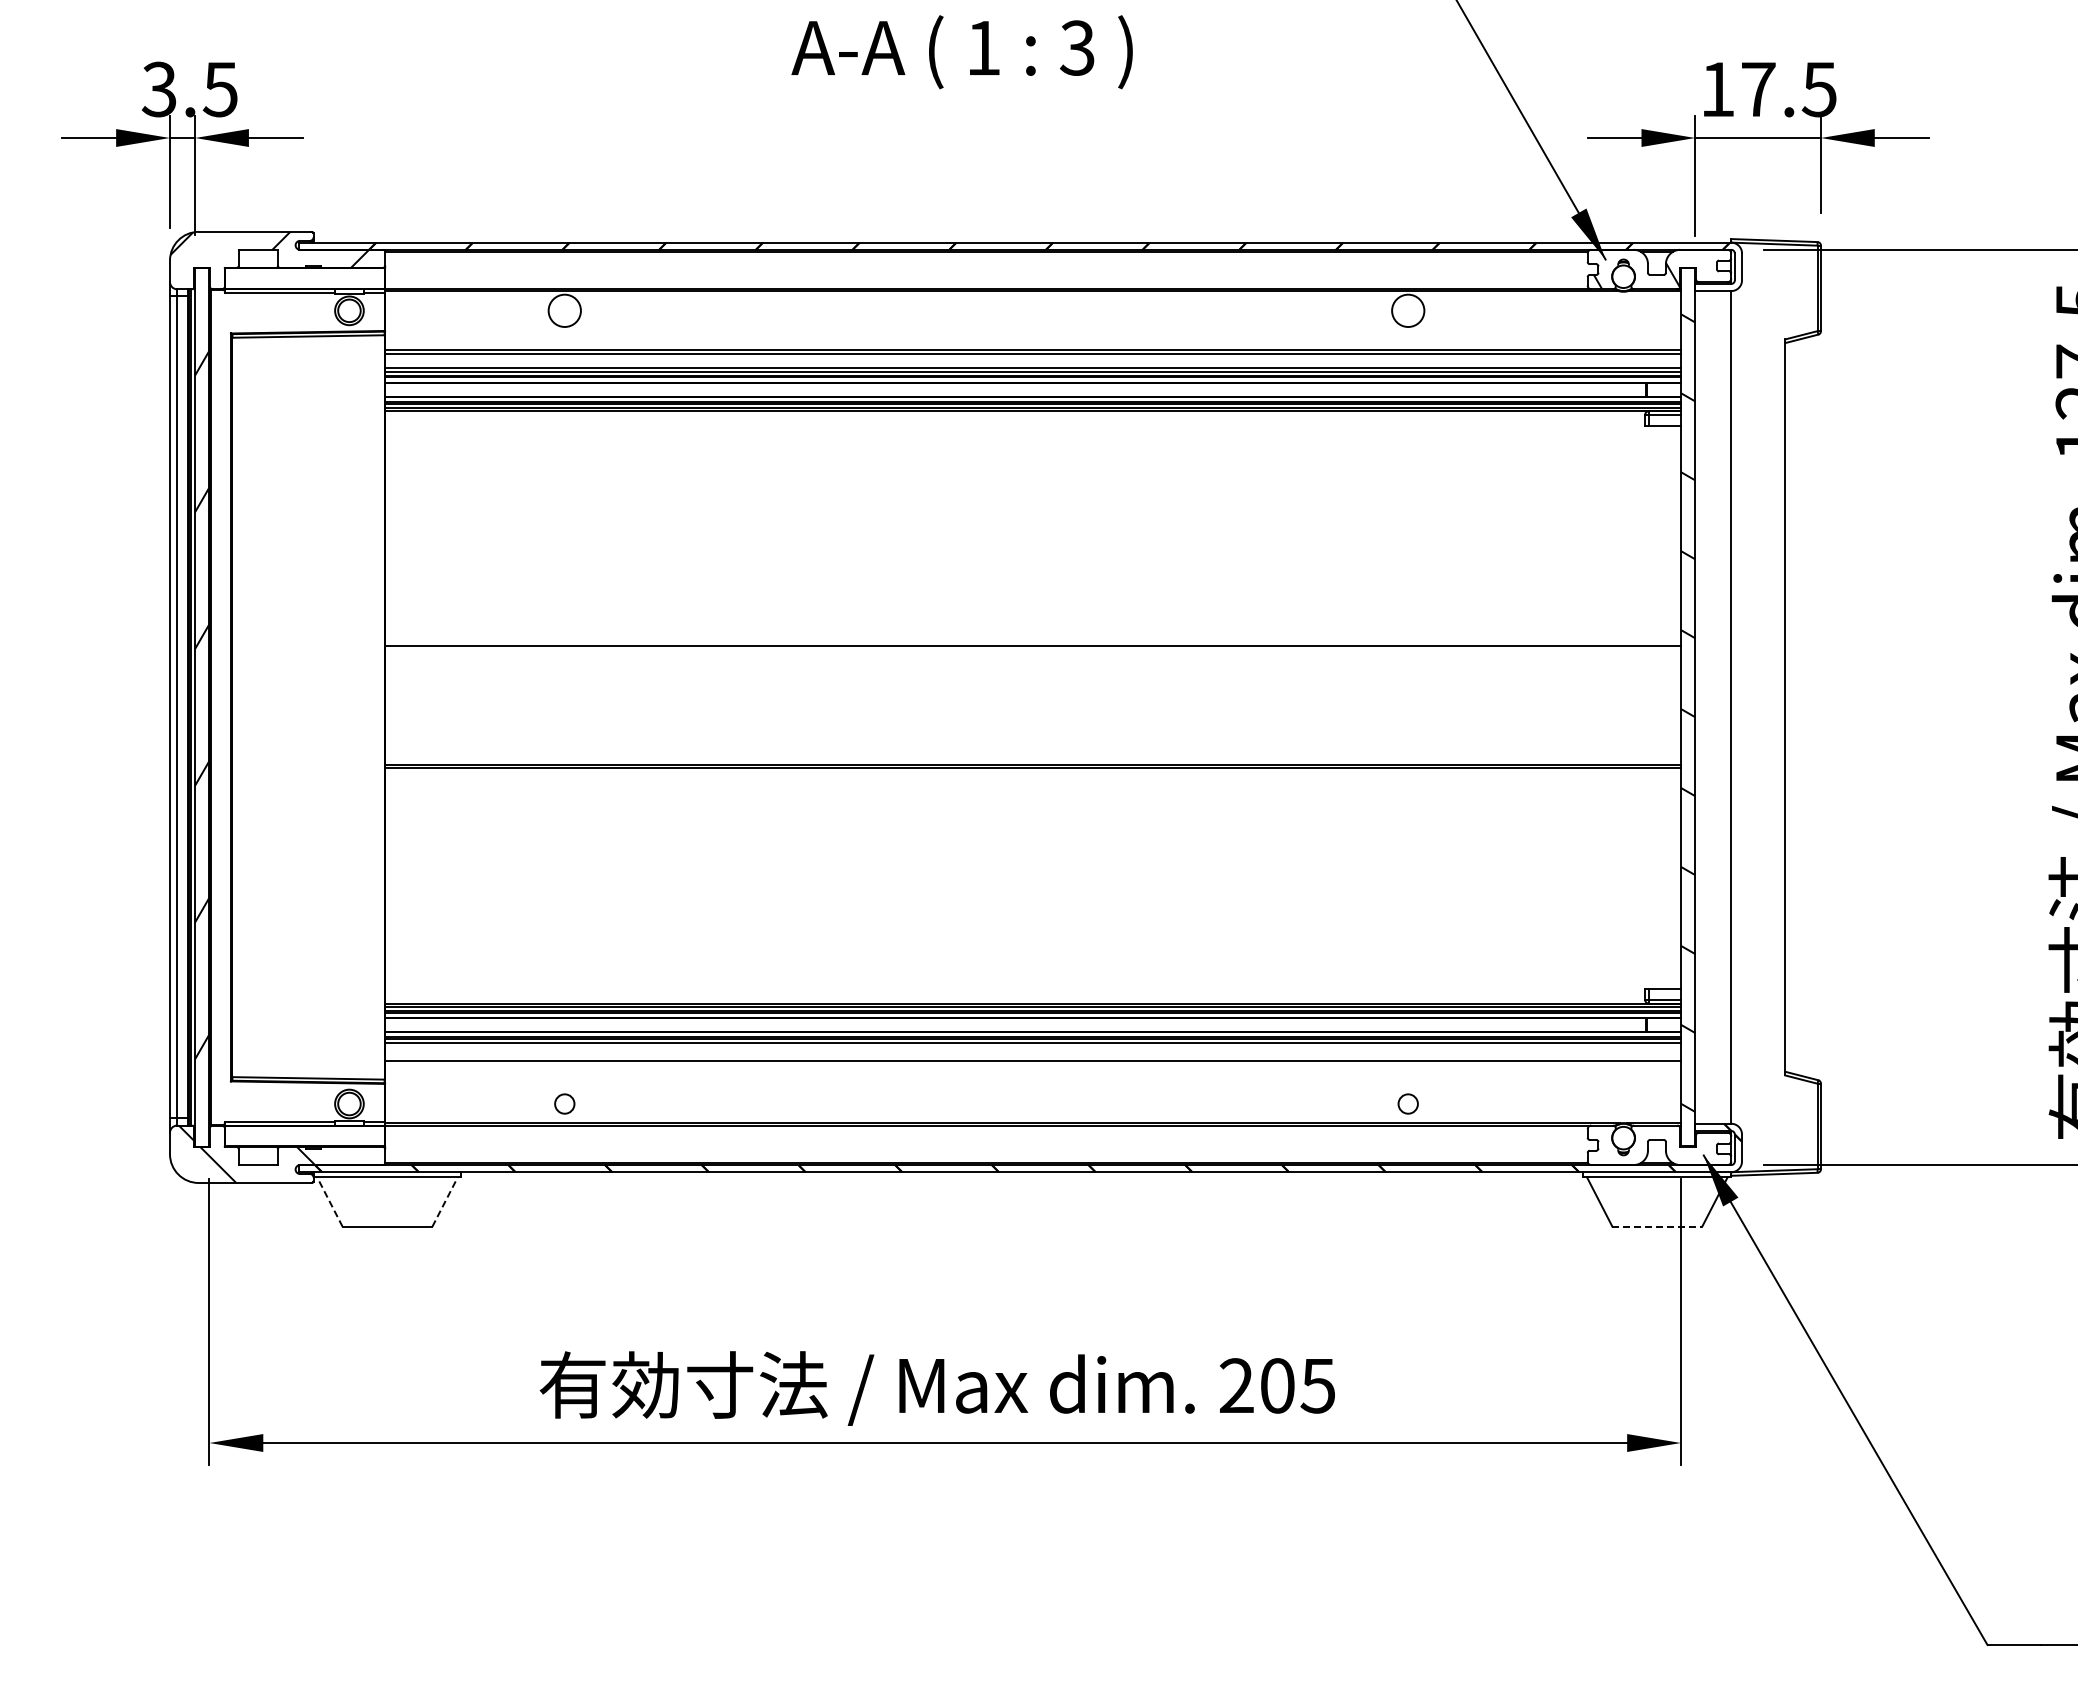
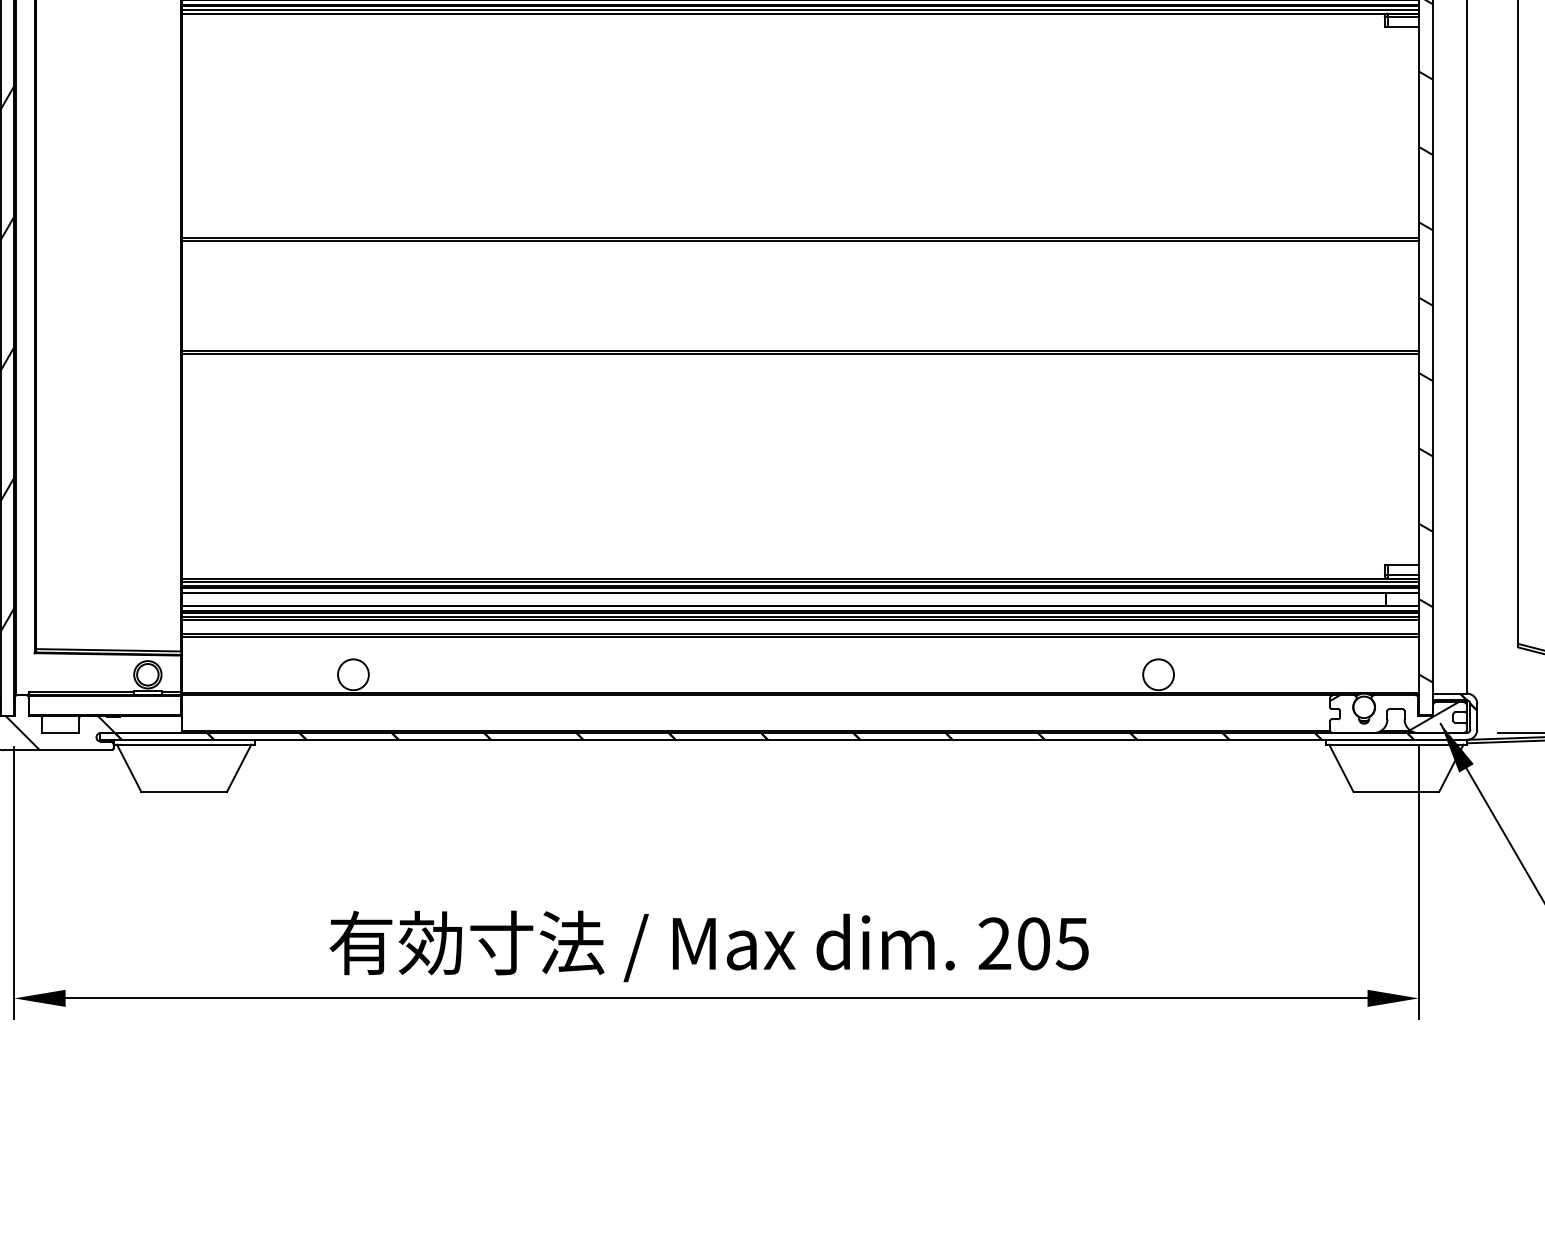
line: (1033, 650) -> (800, 241), added
line: (1033, 1046) -> (800, 619), added
line: (1033, 1064) -> (800, 637), added
circle: (564, 1103) -> (353, 674), size x1.67
circle: (1408, 1103) -> (1158, 674), size x1.67
hatch: (1654, 1143) -> (1393, 712), added
line: (329, 1202) -> (128, 768), dashed -> solid
line: (445, 1202) -> (239, 768), dashed -> solid
line: (1657, 1226) -> (1396, 791), dashed -> solid

